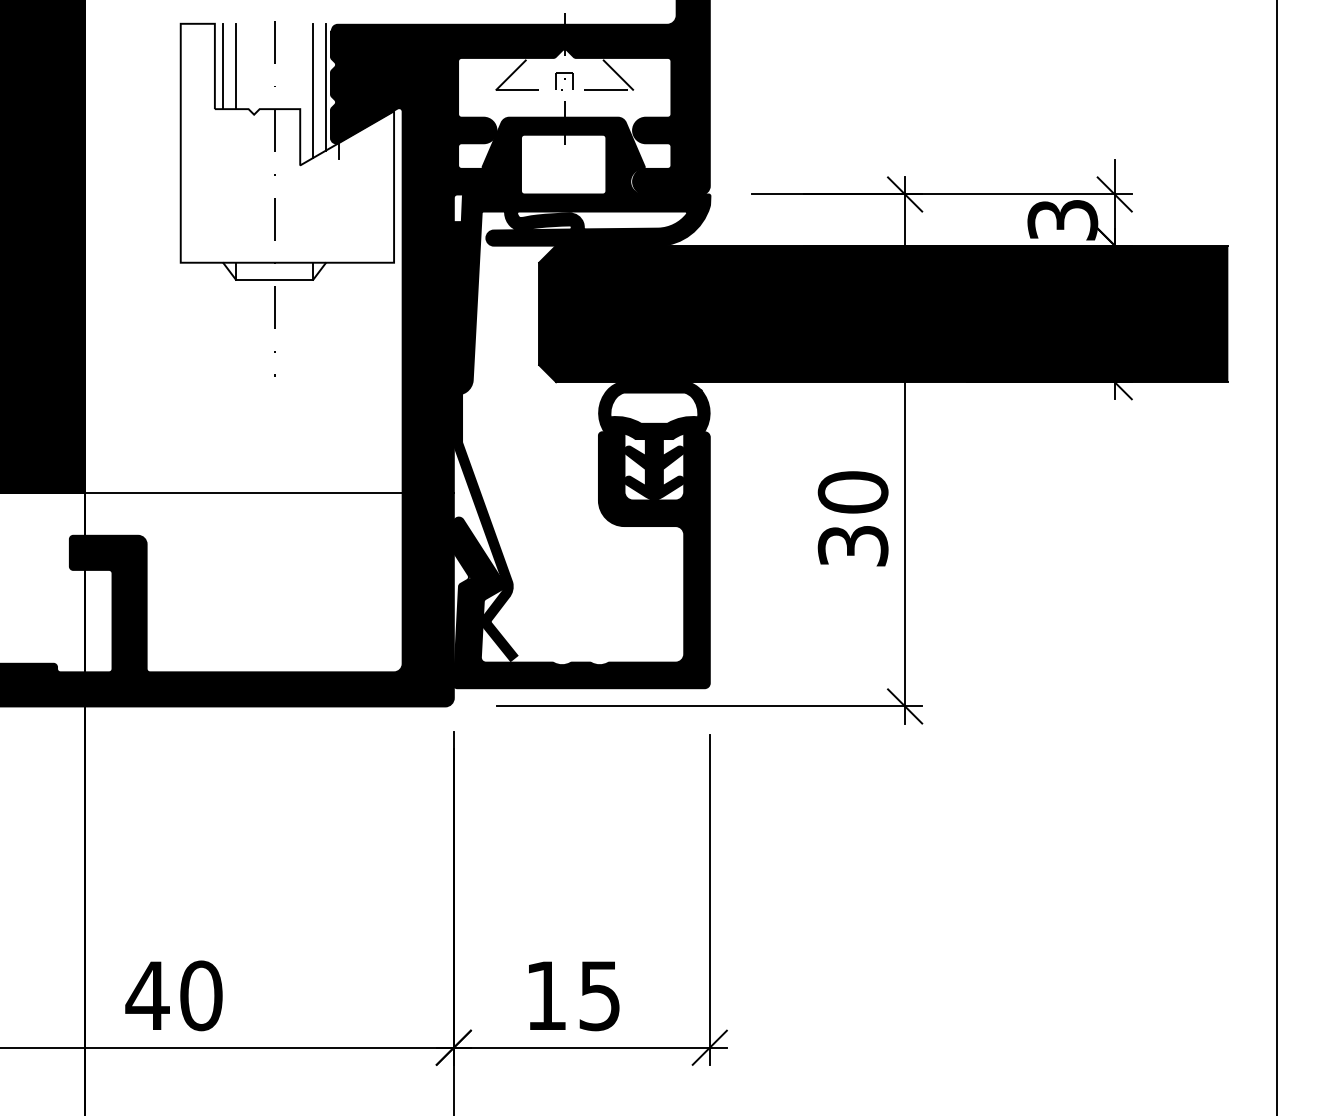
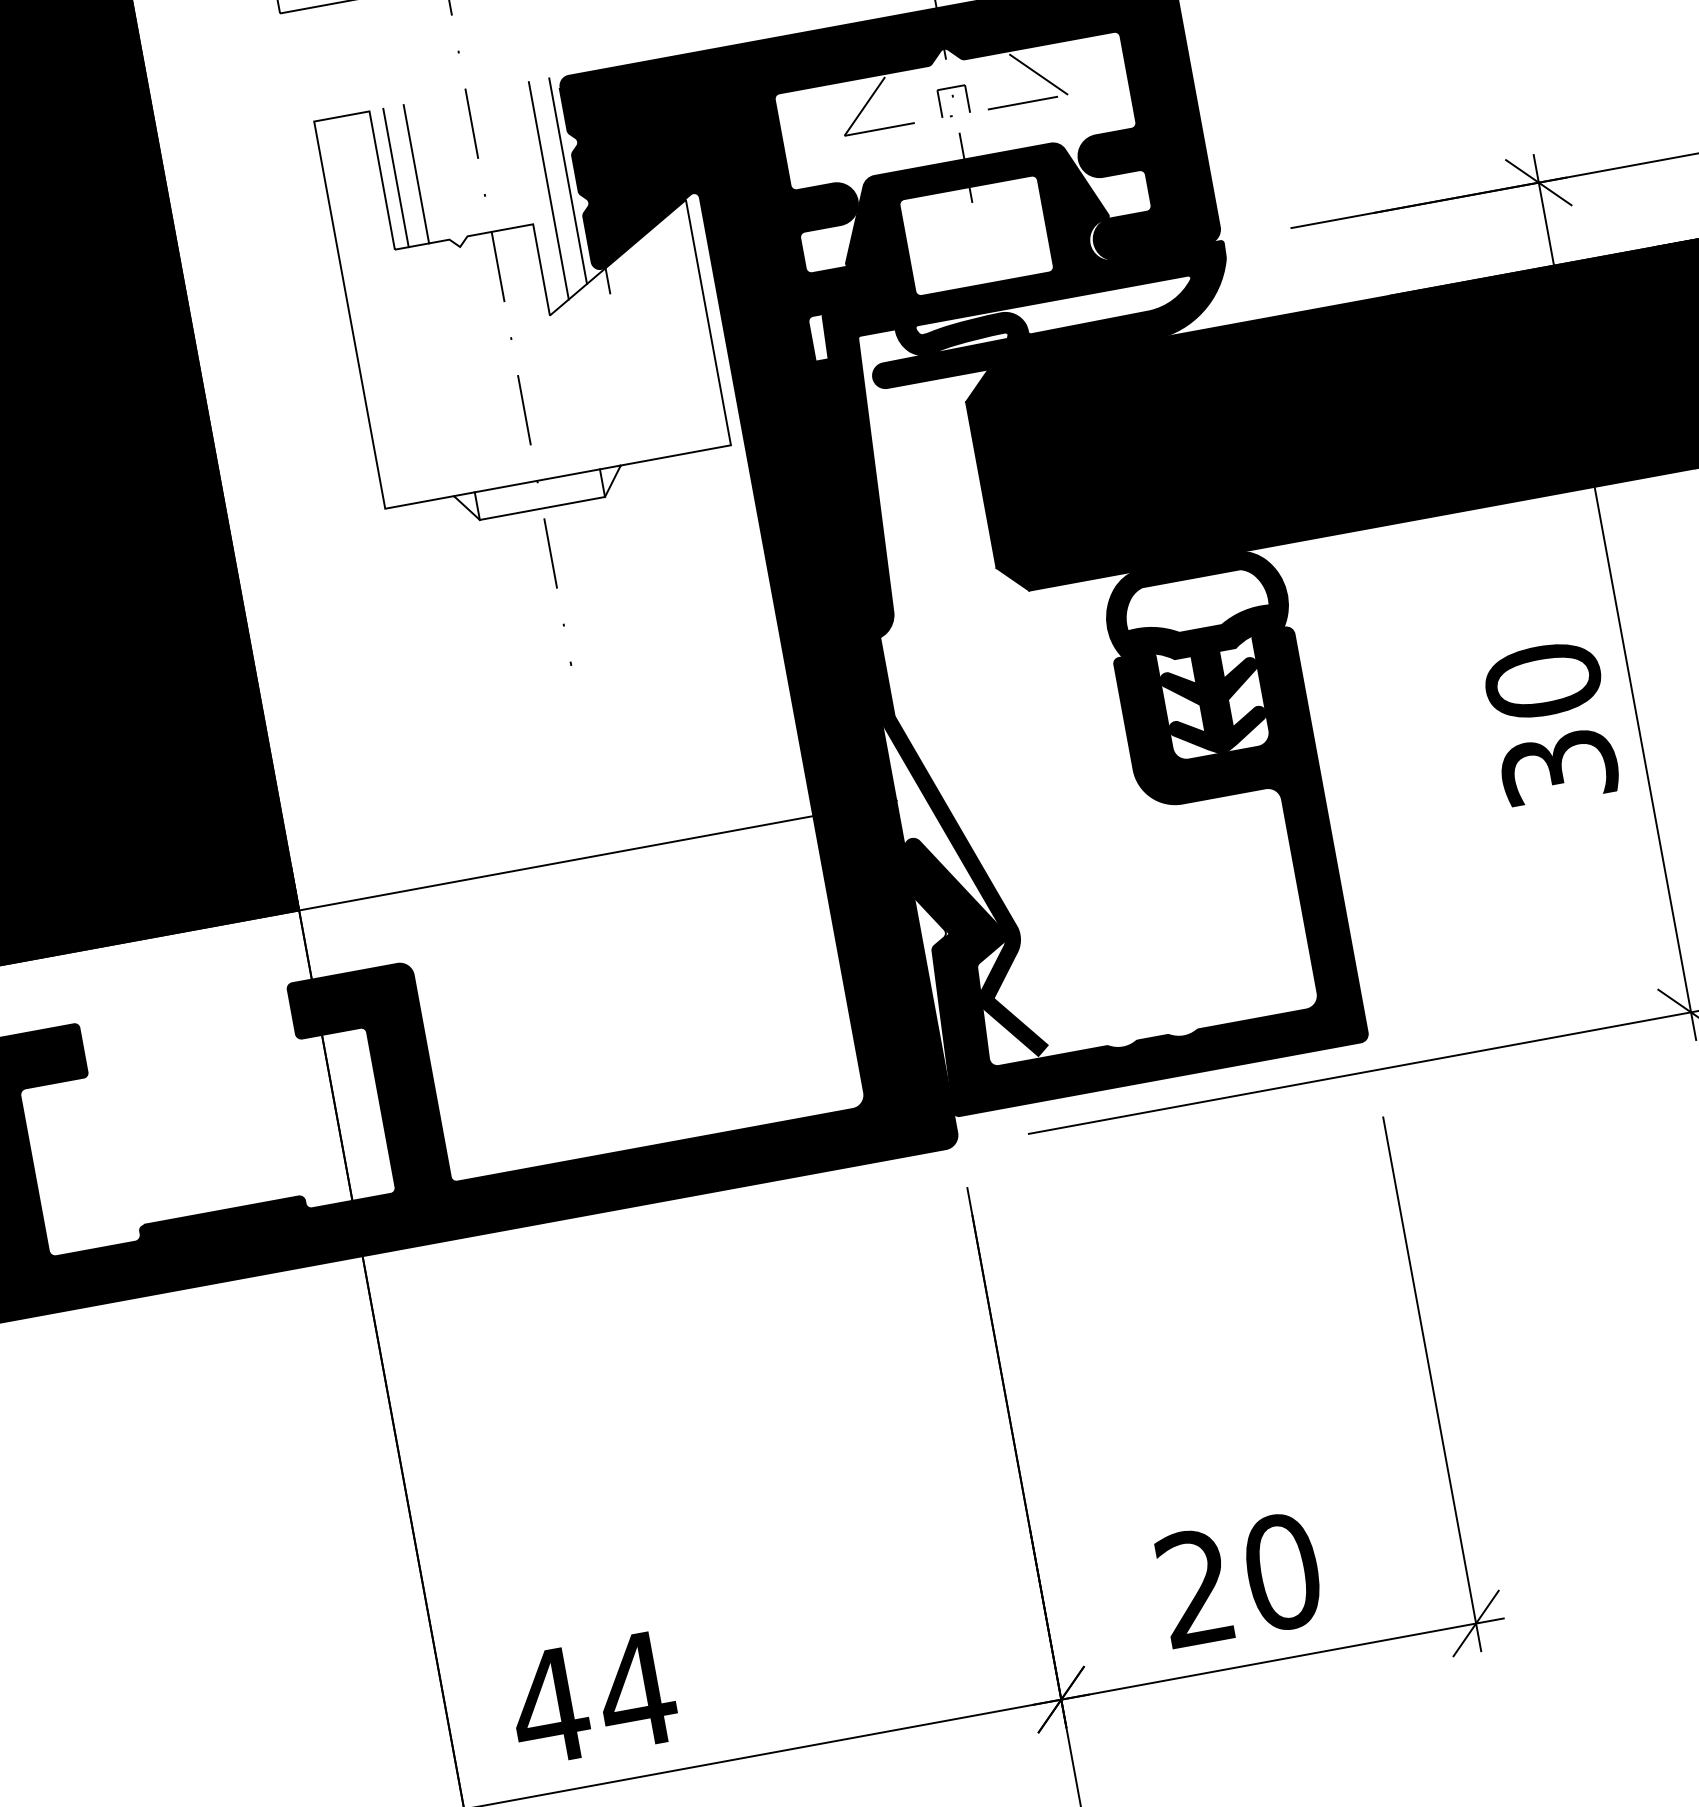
text: (200, 995) -> (635, 1690), 40 -> 44
text: (573, 995) -> (1239, 1579), 15 -> 20

